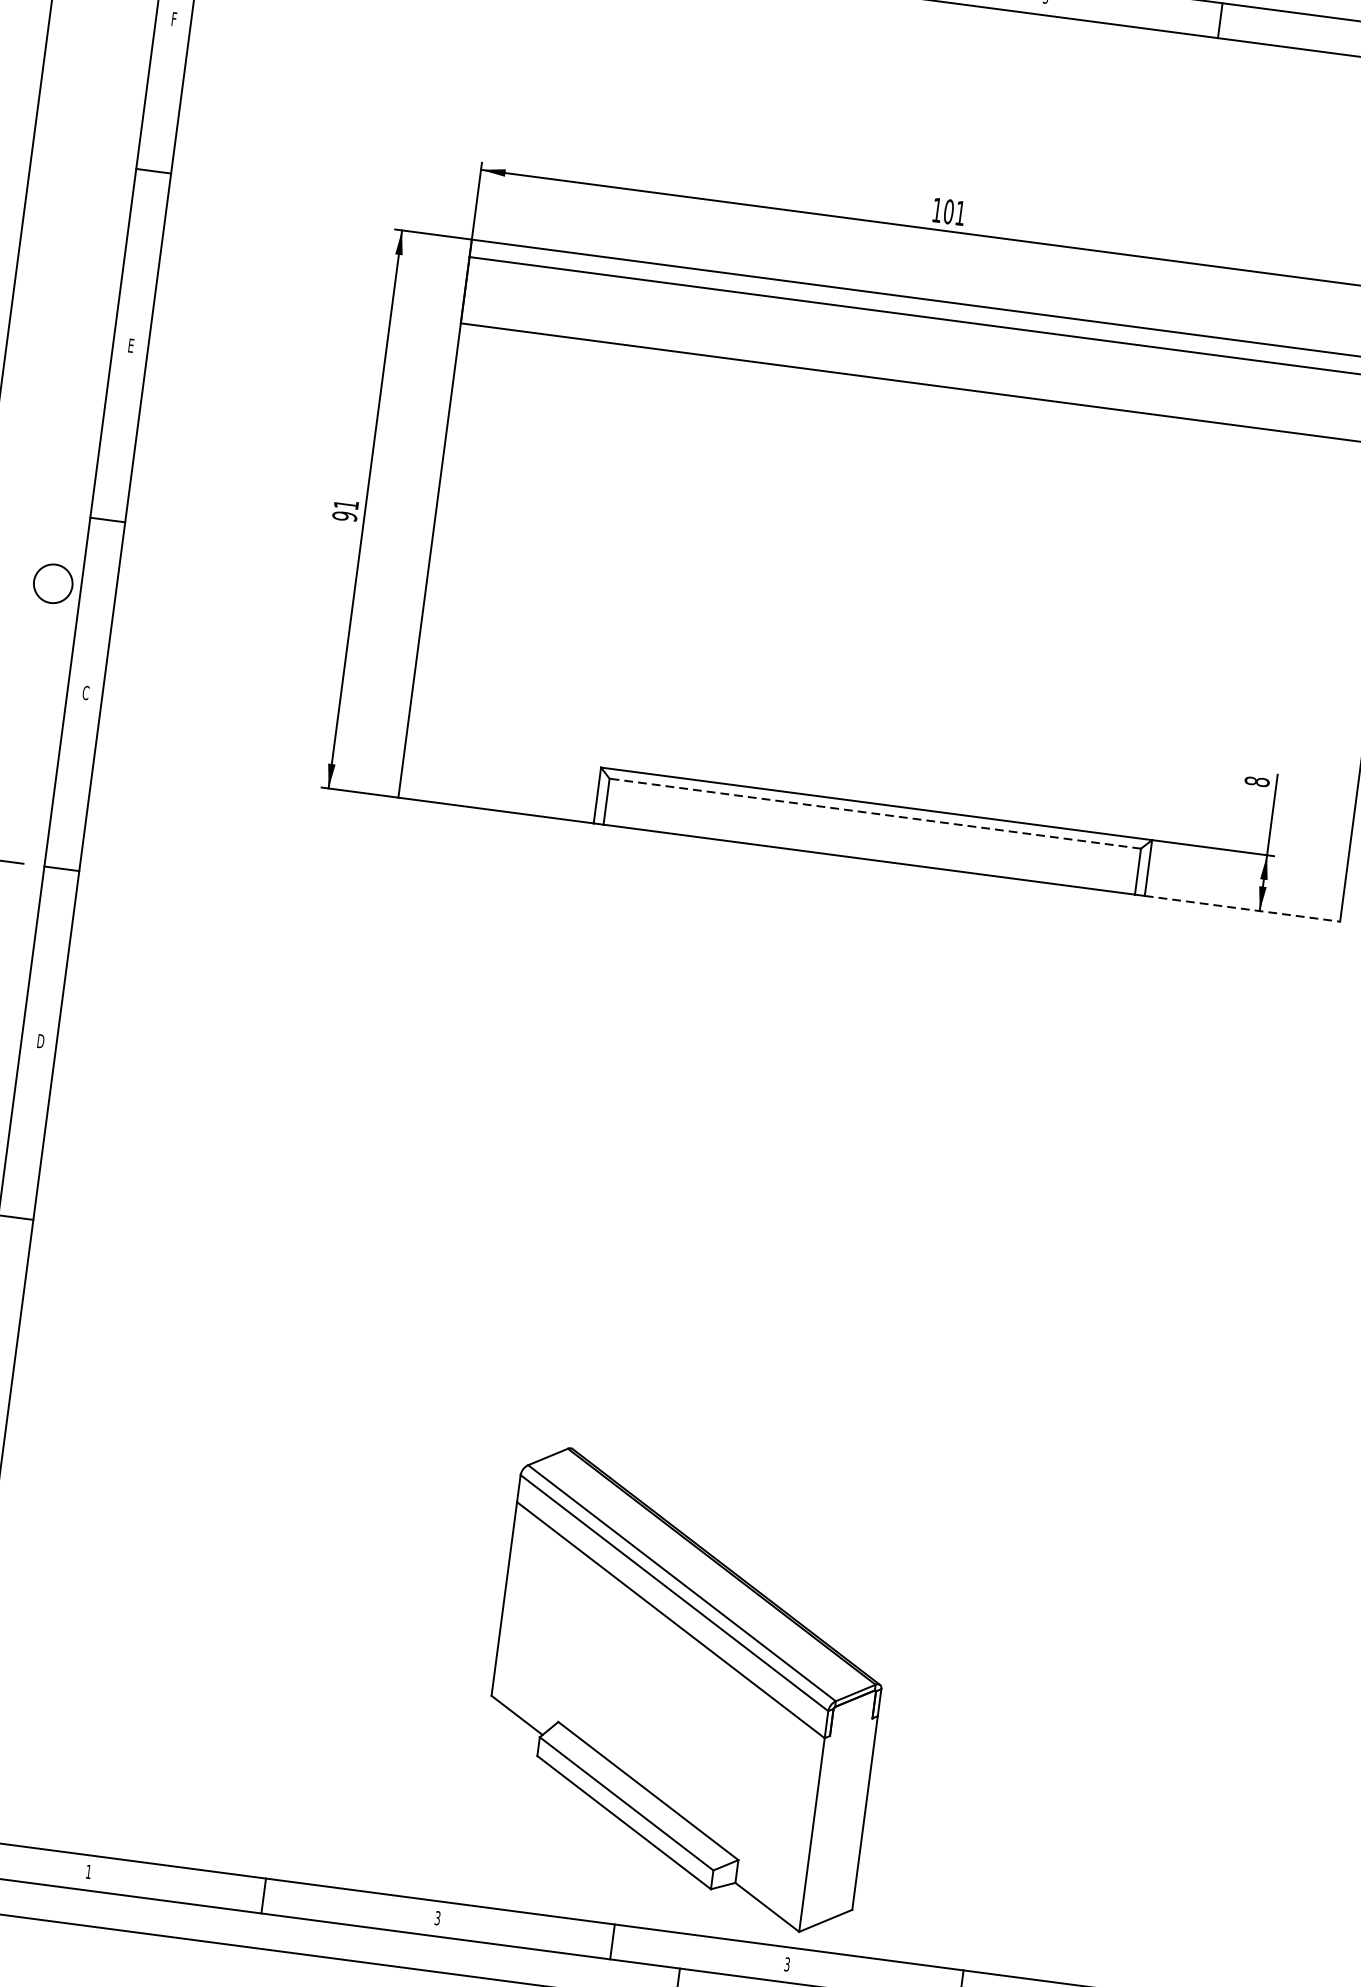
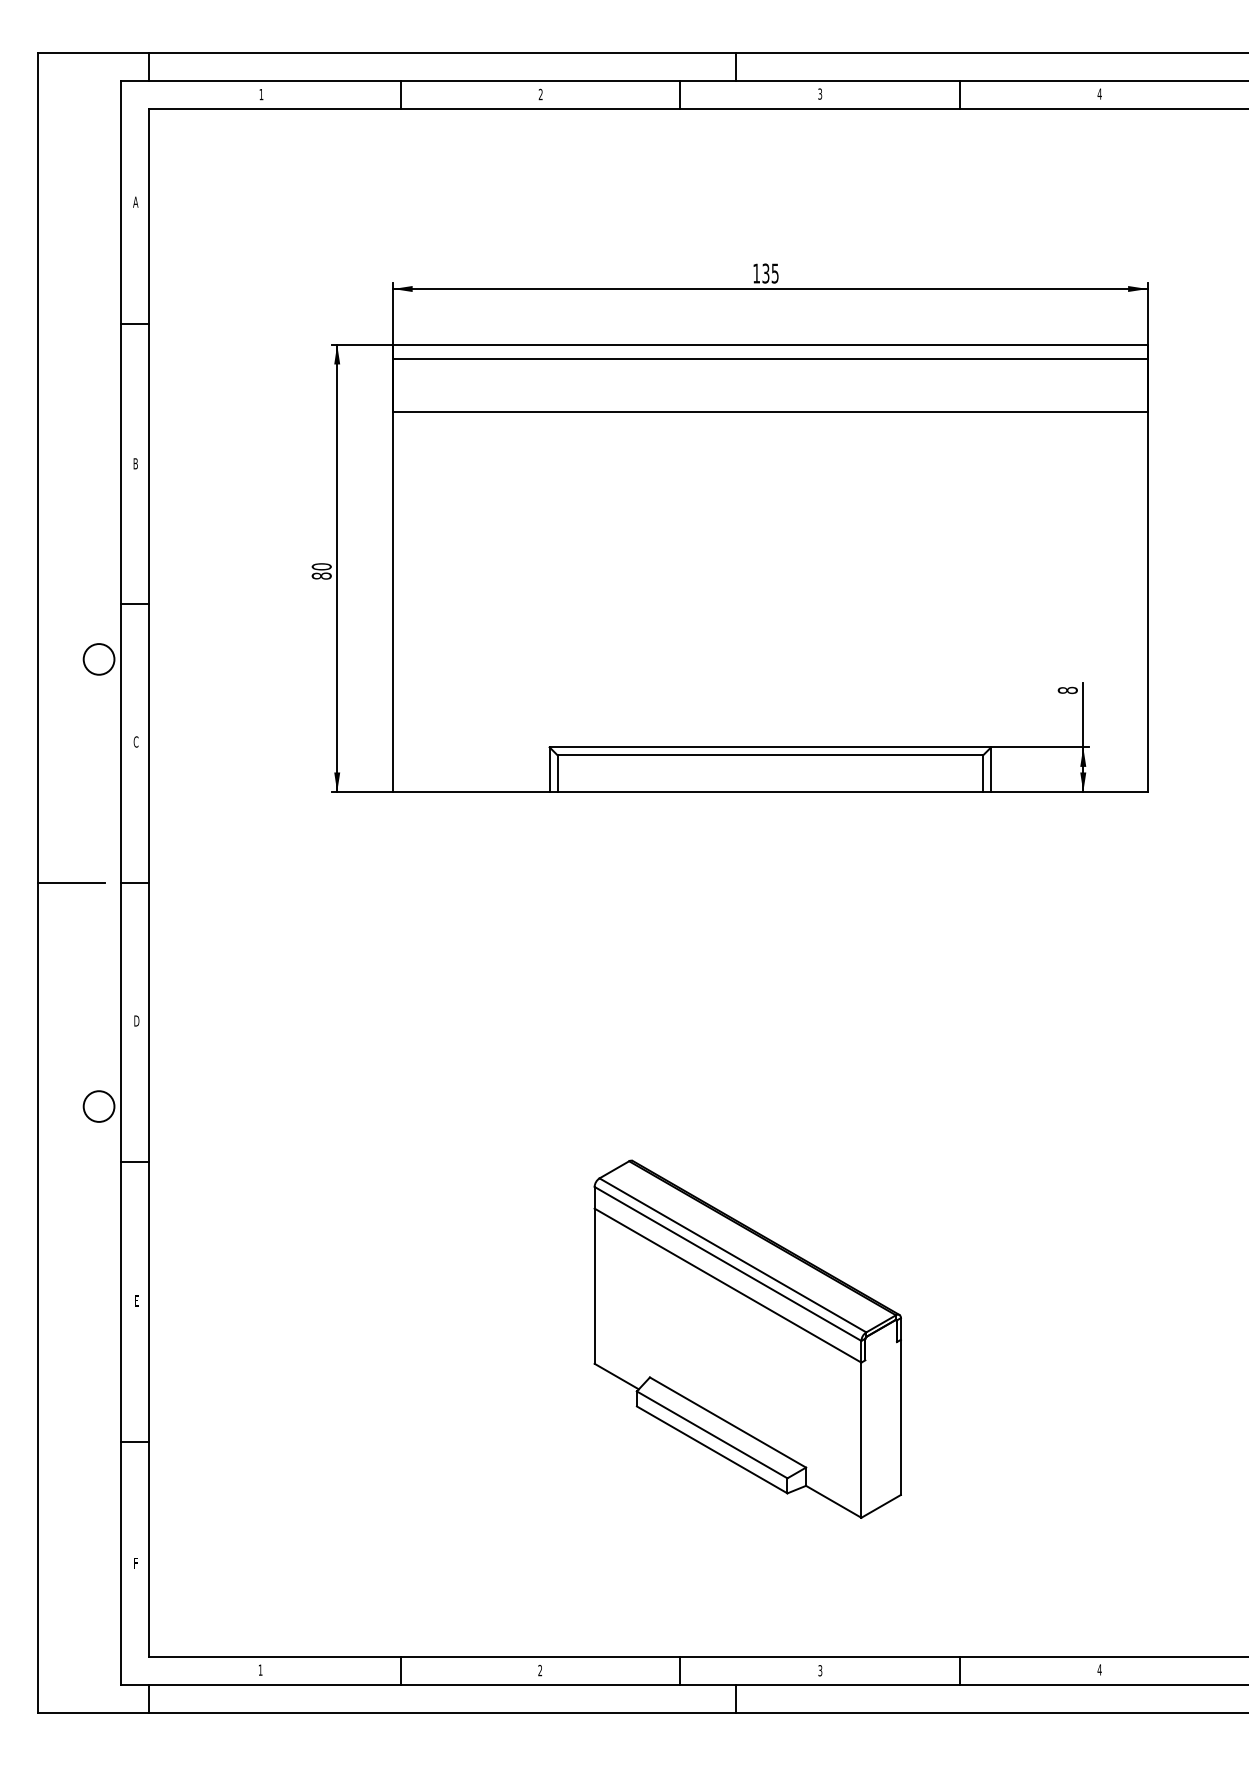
text: (173, 18) -> (135, 201), F -> A
text: (954, 212) -> (770, 273), 101 -> 135
text: (130, 345) -> (135, 463), E -> B
text: (345, 510) -> (321, 571), 91 -> 80
line: (875, 814) -> (770, 755), dashed -> solid
line: (1242, 909) -> (1069, 792), dashed -> solid
part: (686, 1689) -> (747, 1338), moved
text: (438, 1918) -> (540, 1670), 3 -> 2

